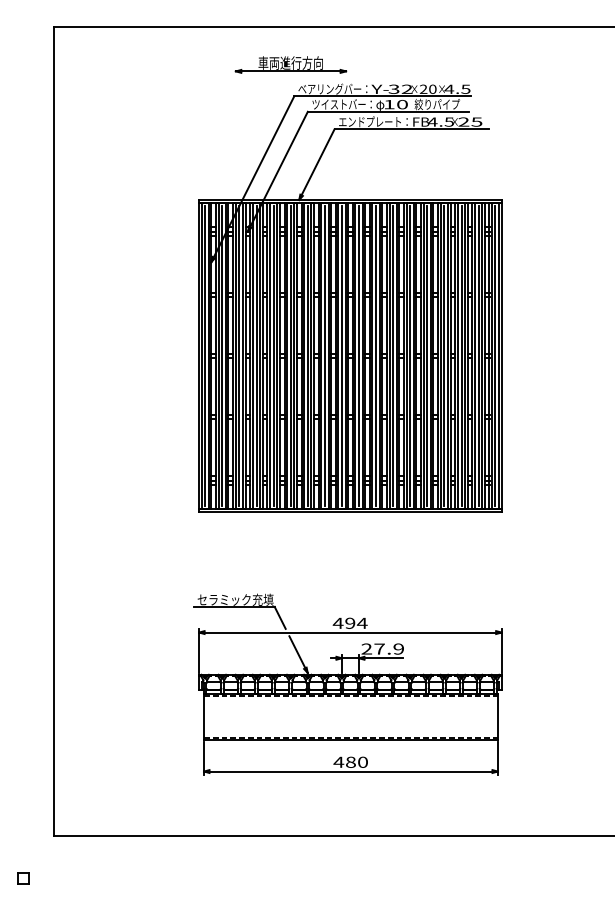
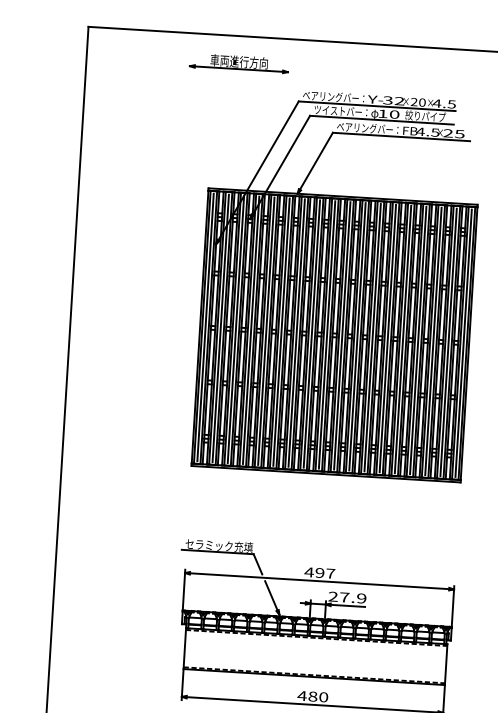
part: (290, 64) -> (238, 62), moved
text: (370, 121) -> (365, 127), エンドプレート： -> ベアリングバー：
text: (361, 622) -> (330, 572), 494 -> 497

